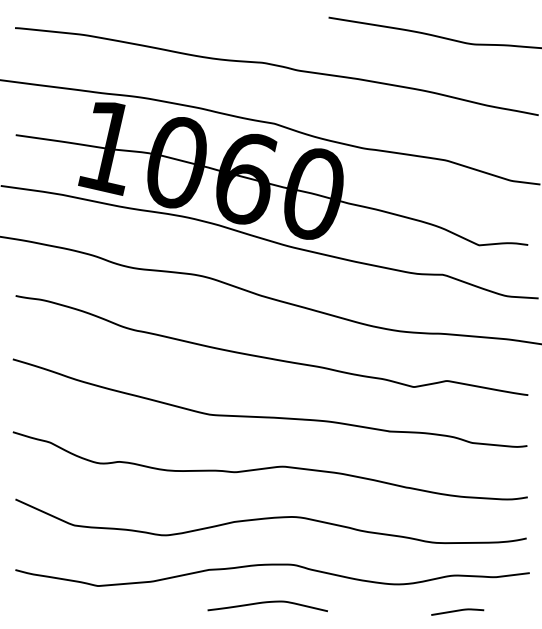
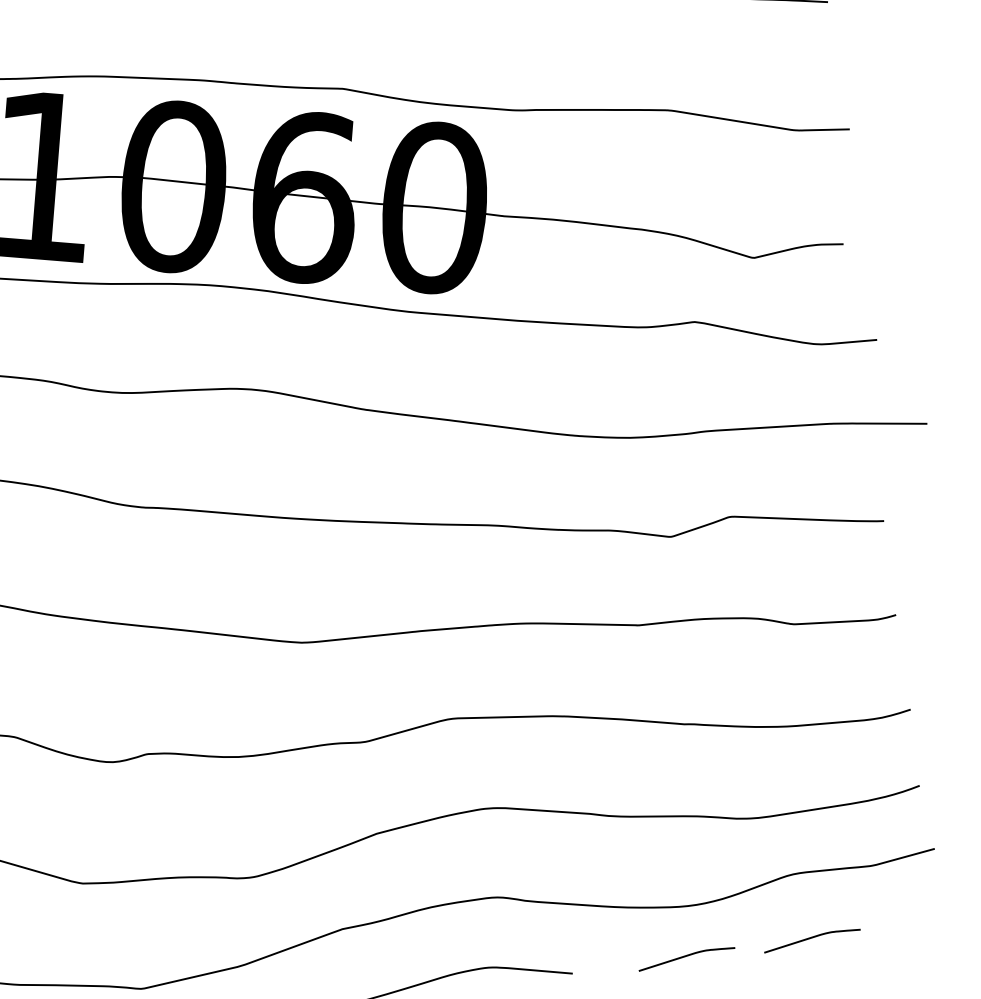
curve: (389, 611) -> (686, 957), added

